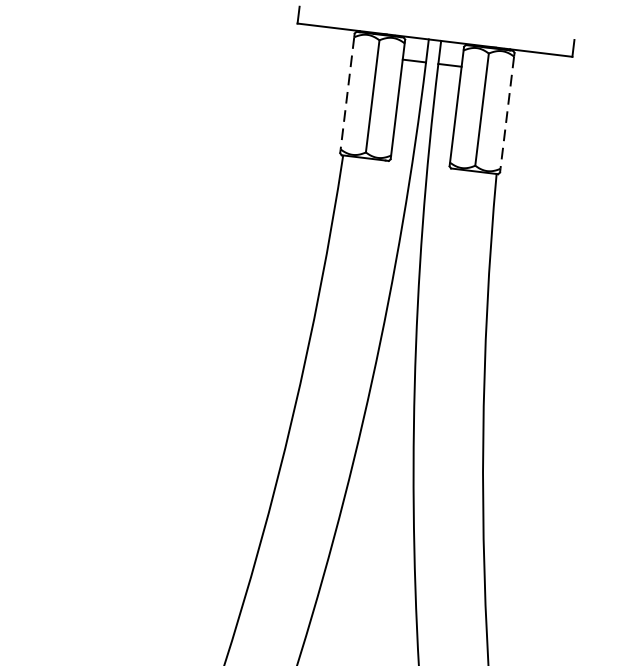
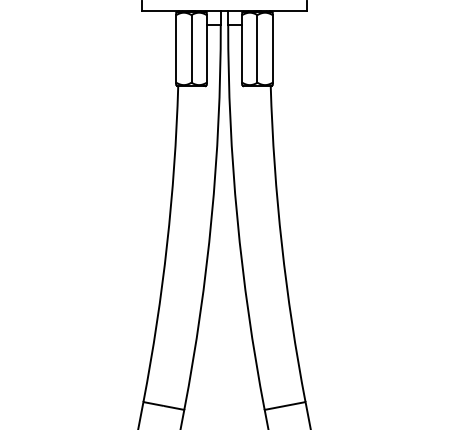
line: (347, 92) -> (176, 48), dashed -> solid
line: (507, 111) -> (272, 48), dashed -> solid

